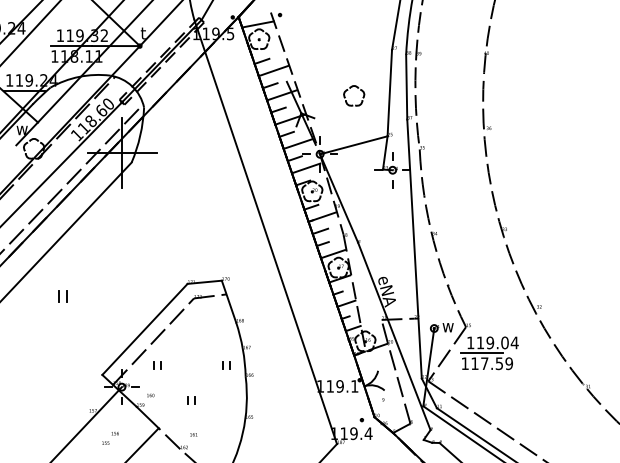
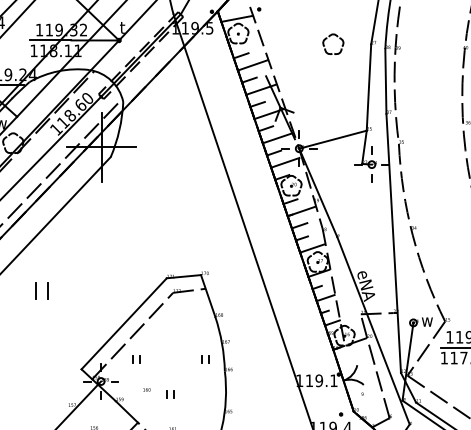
part: (357, 88) -> (336, 36), moved
part: (62, 296) -> (41, 290), size x1.6
text: (150, 395) -> (146, 389), moved

